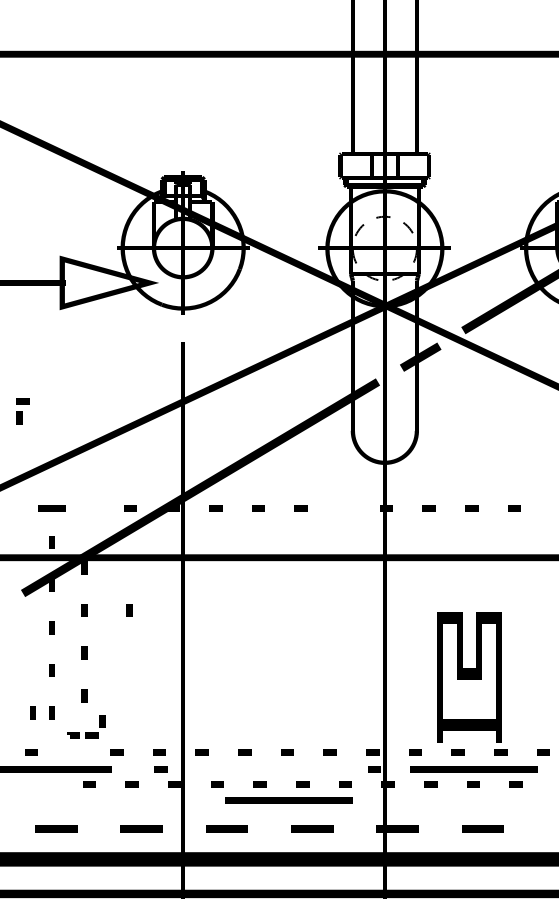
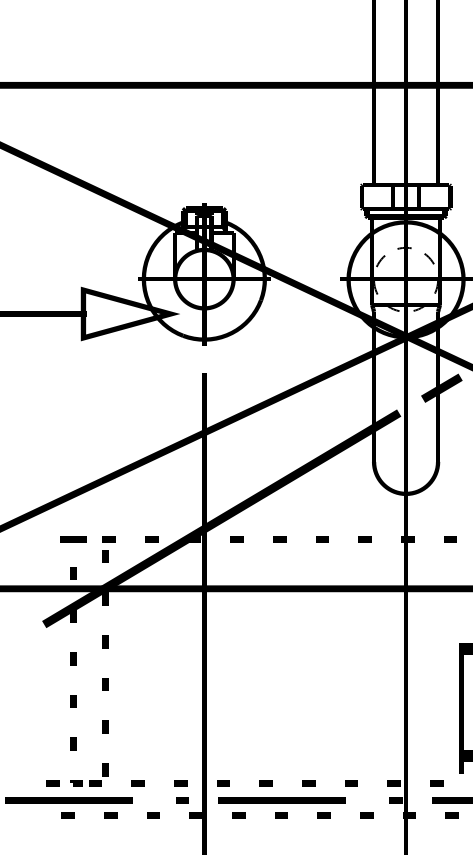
part: (22, 411) -> (108, 549), moved
line: (343, 508) -> (364, 539), added
line: (129, 610) -> (150, 641), removed
line: (32, 712) -> (53, 743), removed
part: (86, 726) -> (89, 774), moved
line: (46, 784) -> (67, 815), added
line: (288, 800) -> (281, 800), moved

